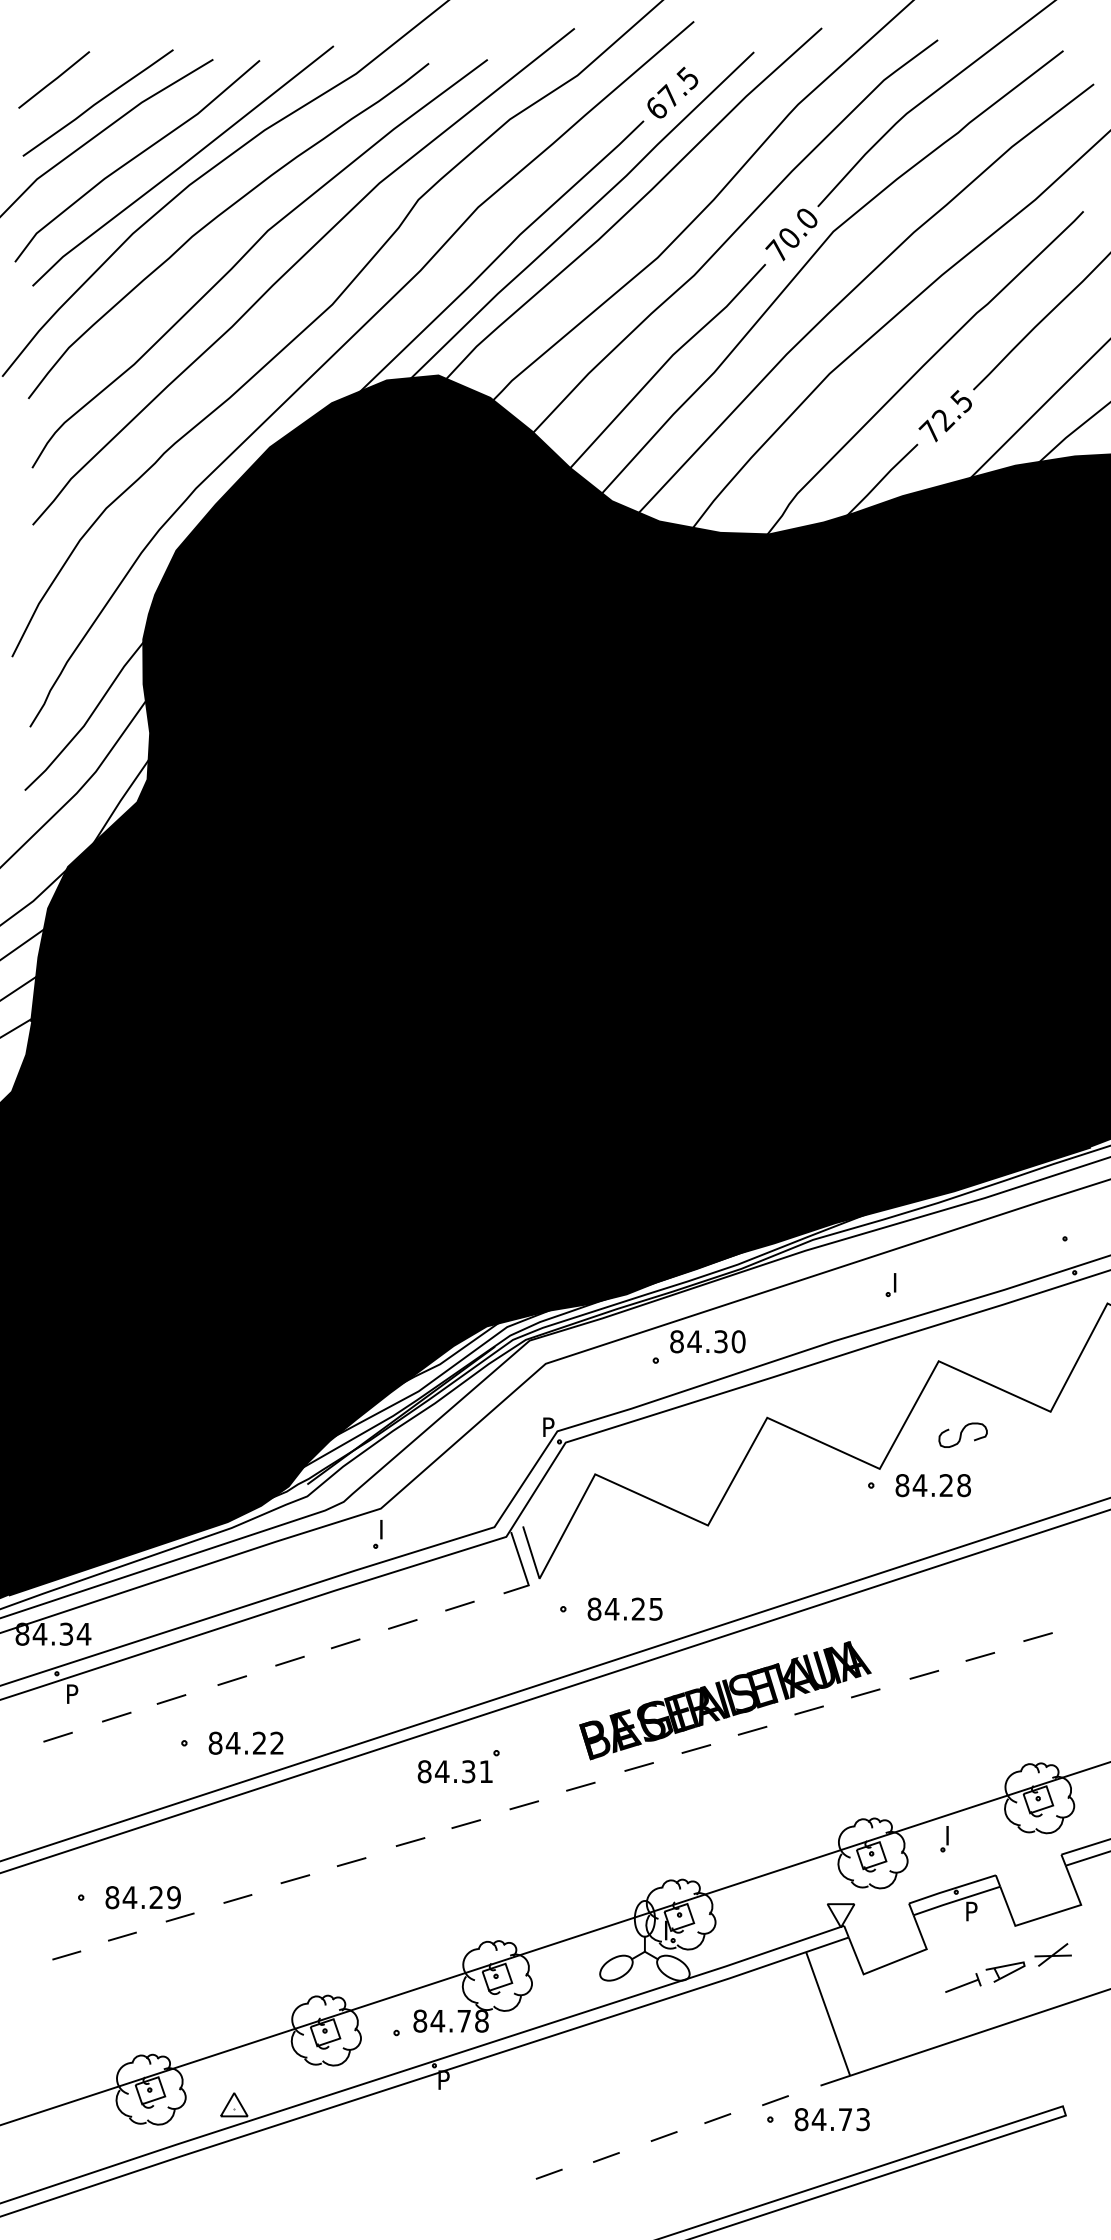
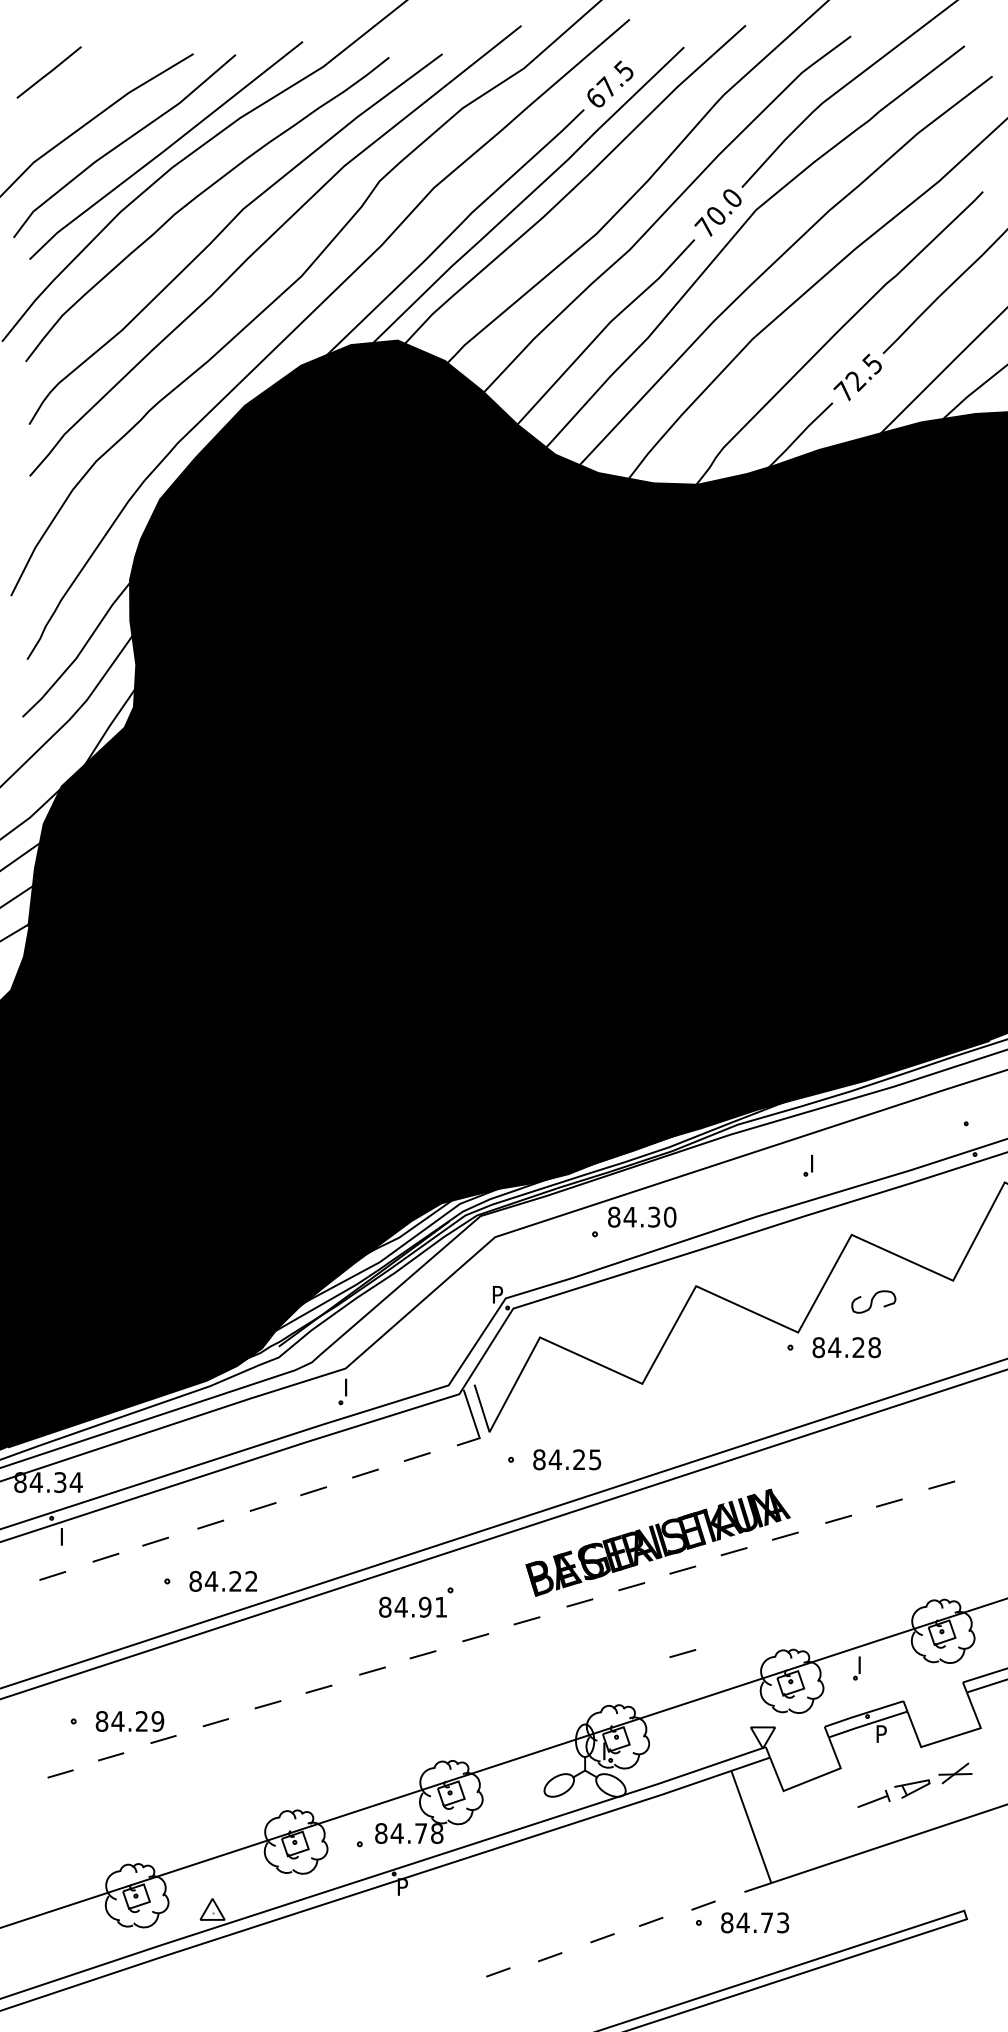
curve: (97, 102) -> (88, 92), removed
text: (73, 1689) -> (66, 1532), P -> I
text: (468, 1771) -> (425, 1607), 84.31 -> 84.91
line: (752, 1822) -> (682, 1653), added

